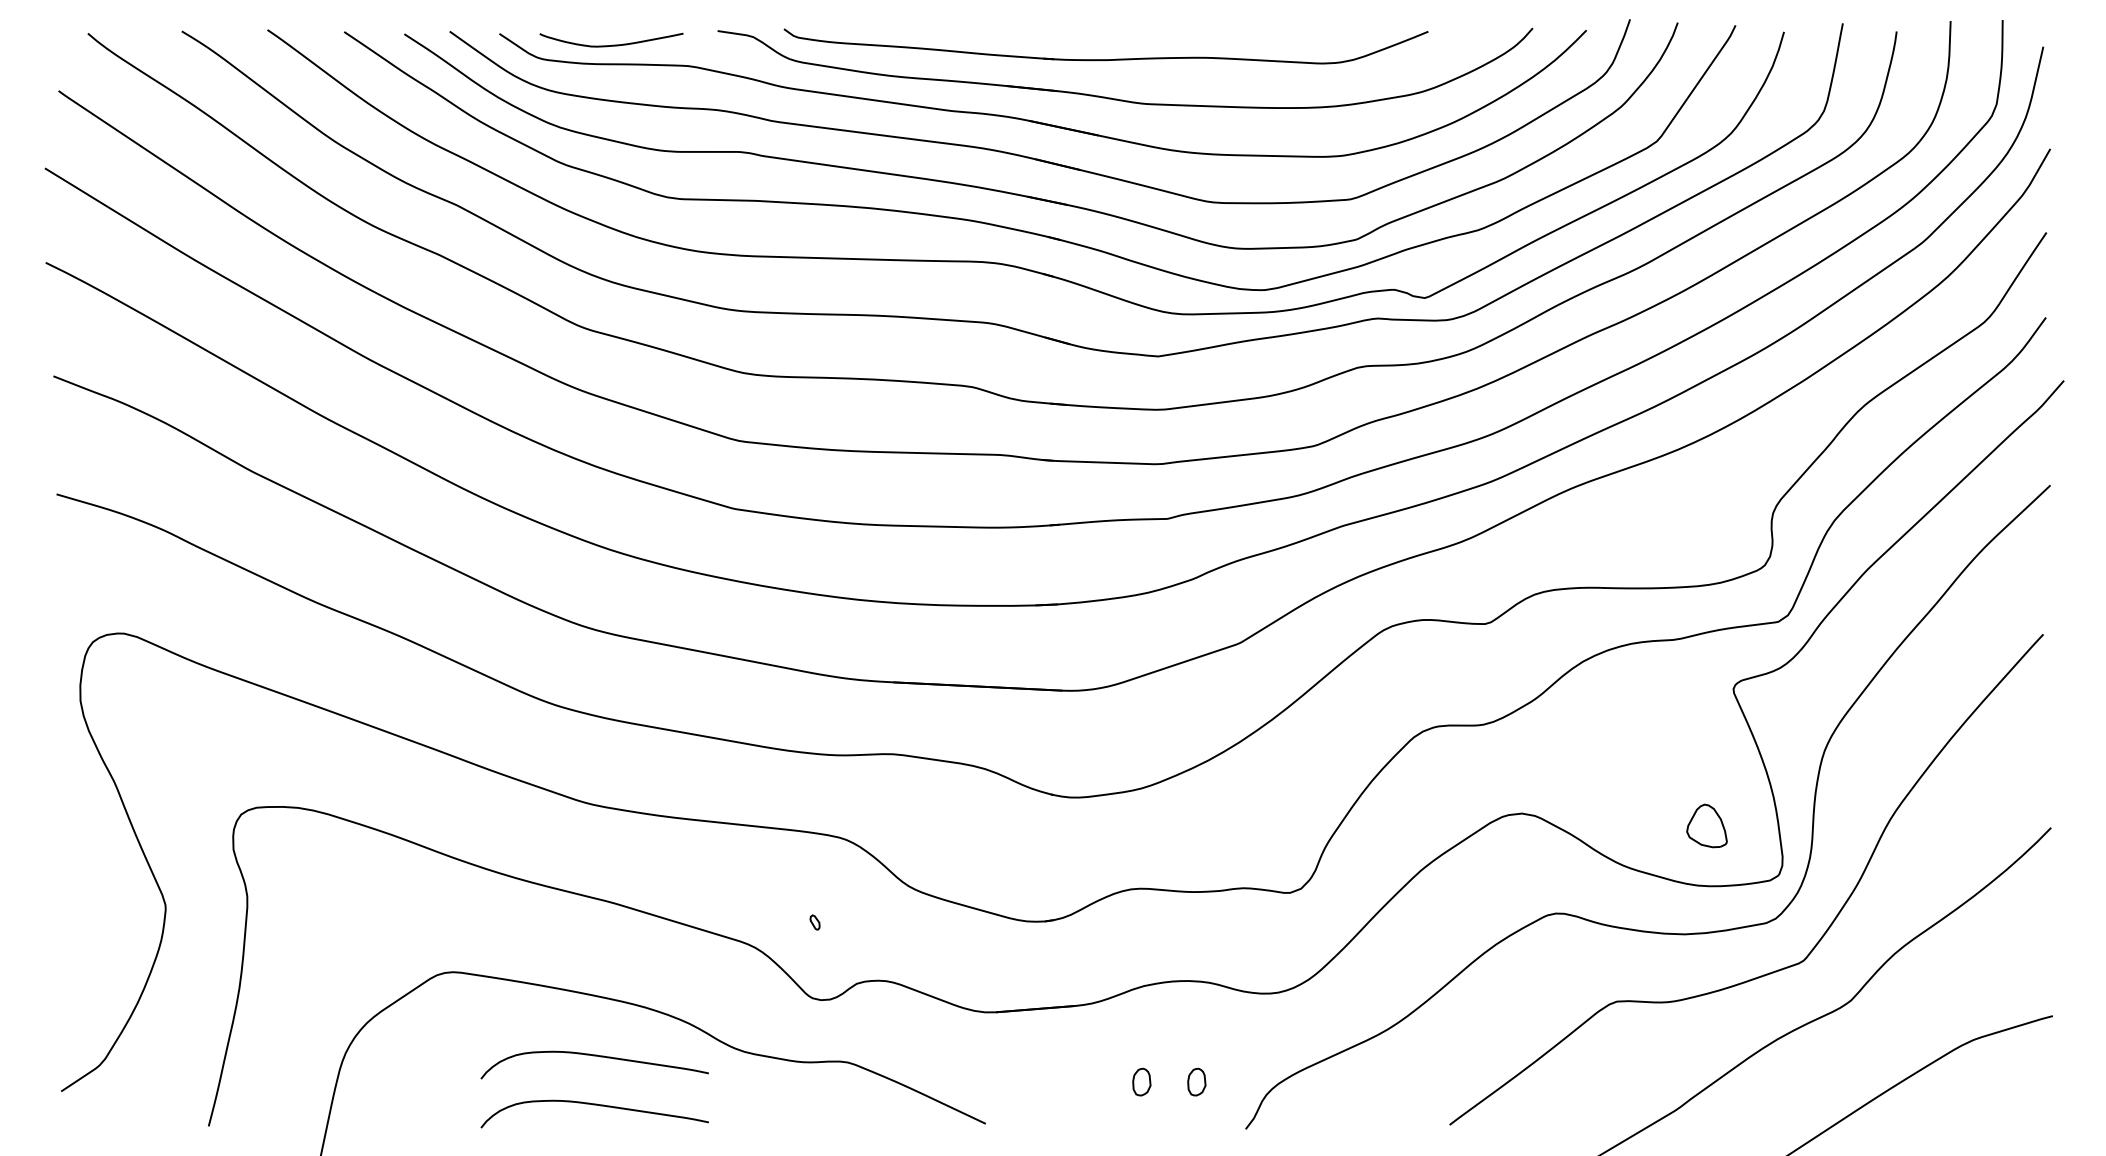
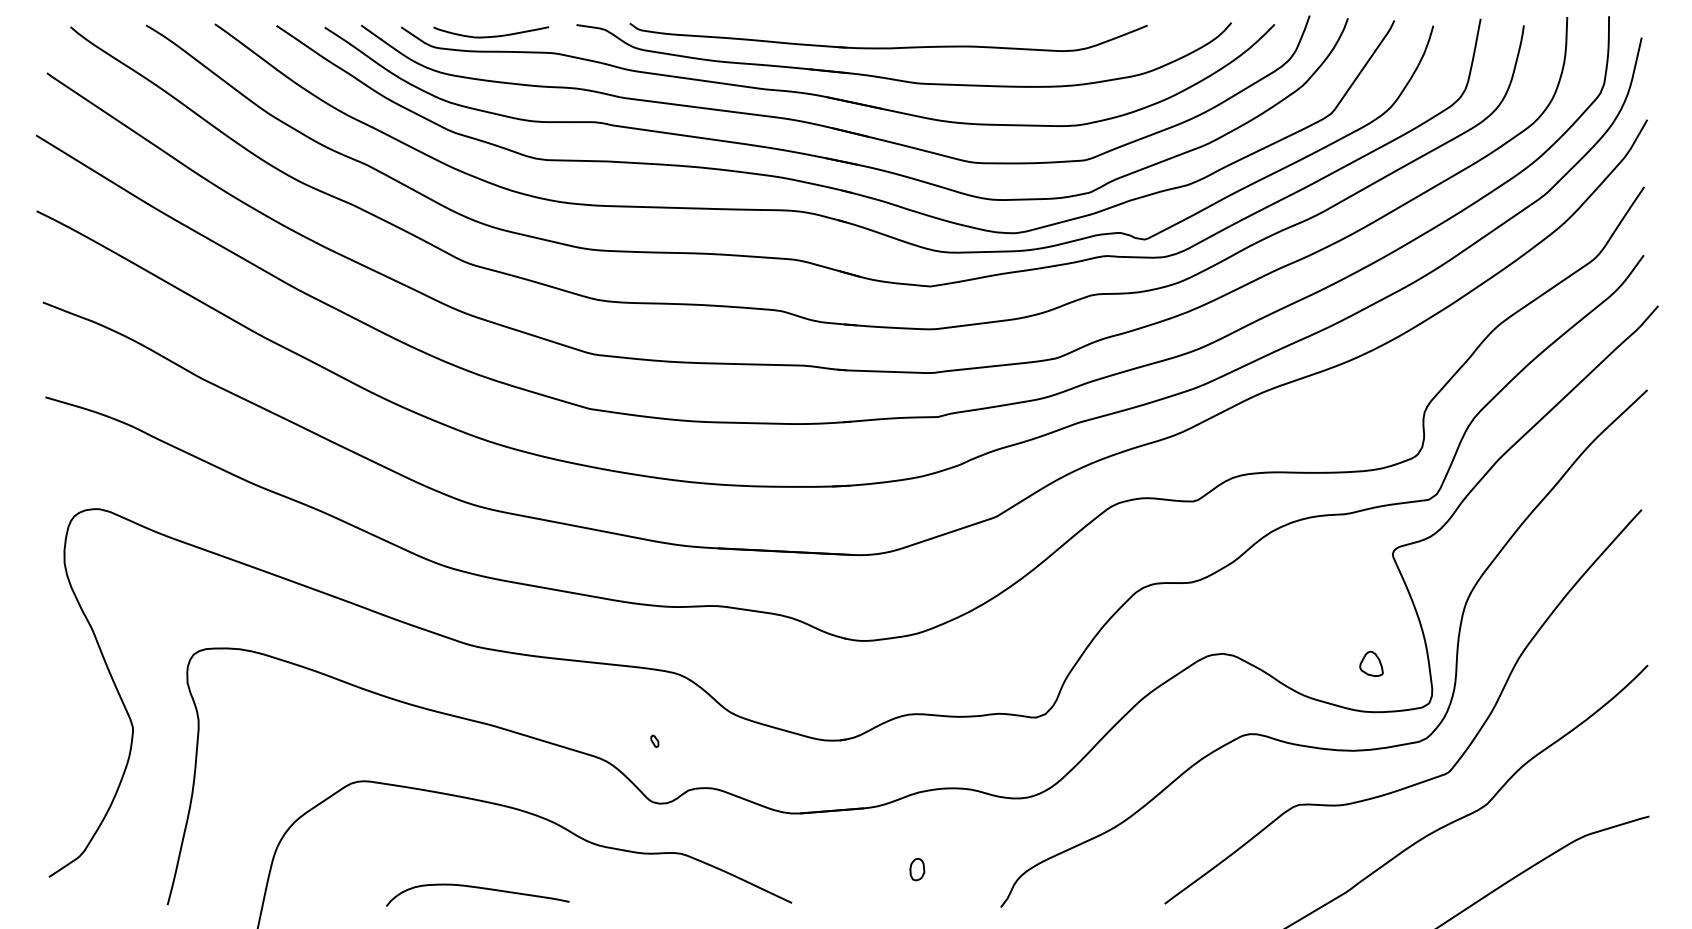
part: (1706, 826) -> (1371, 664), size x0.71
curve: (594, 1056) -> (477, 848), removed
part: (1196, 1081) -> (961, 869), removed

